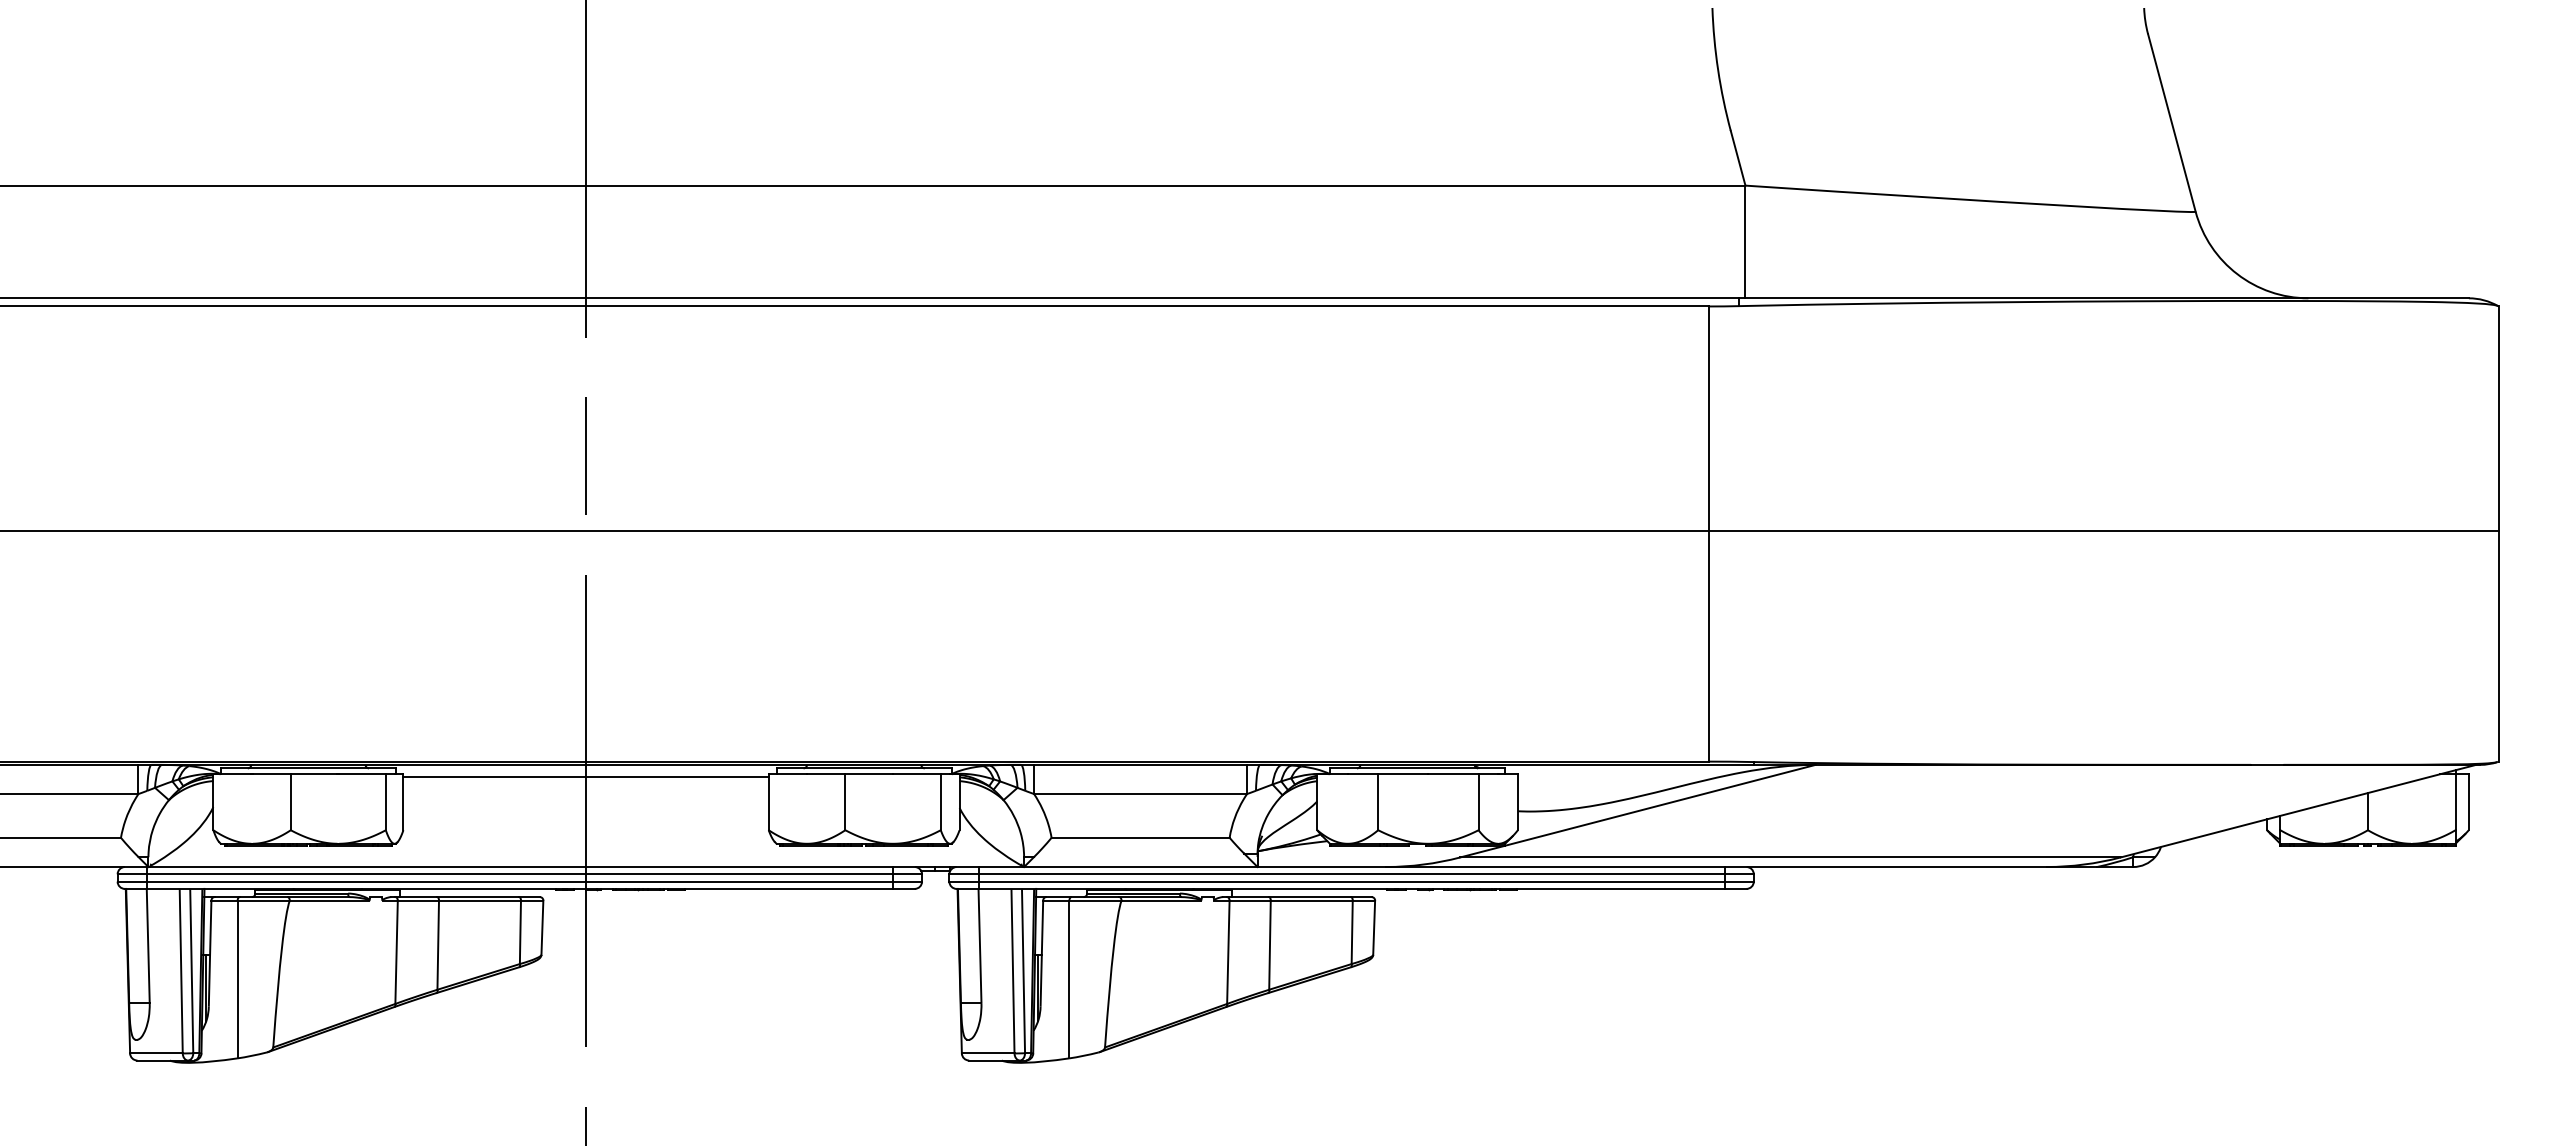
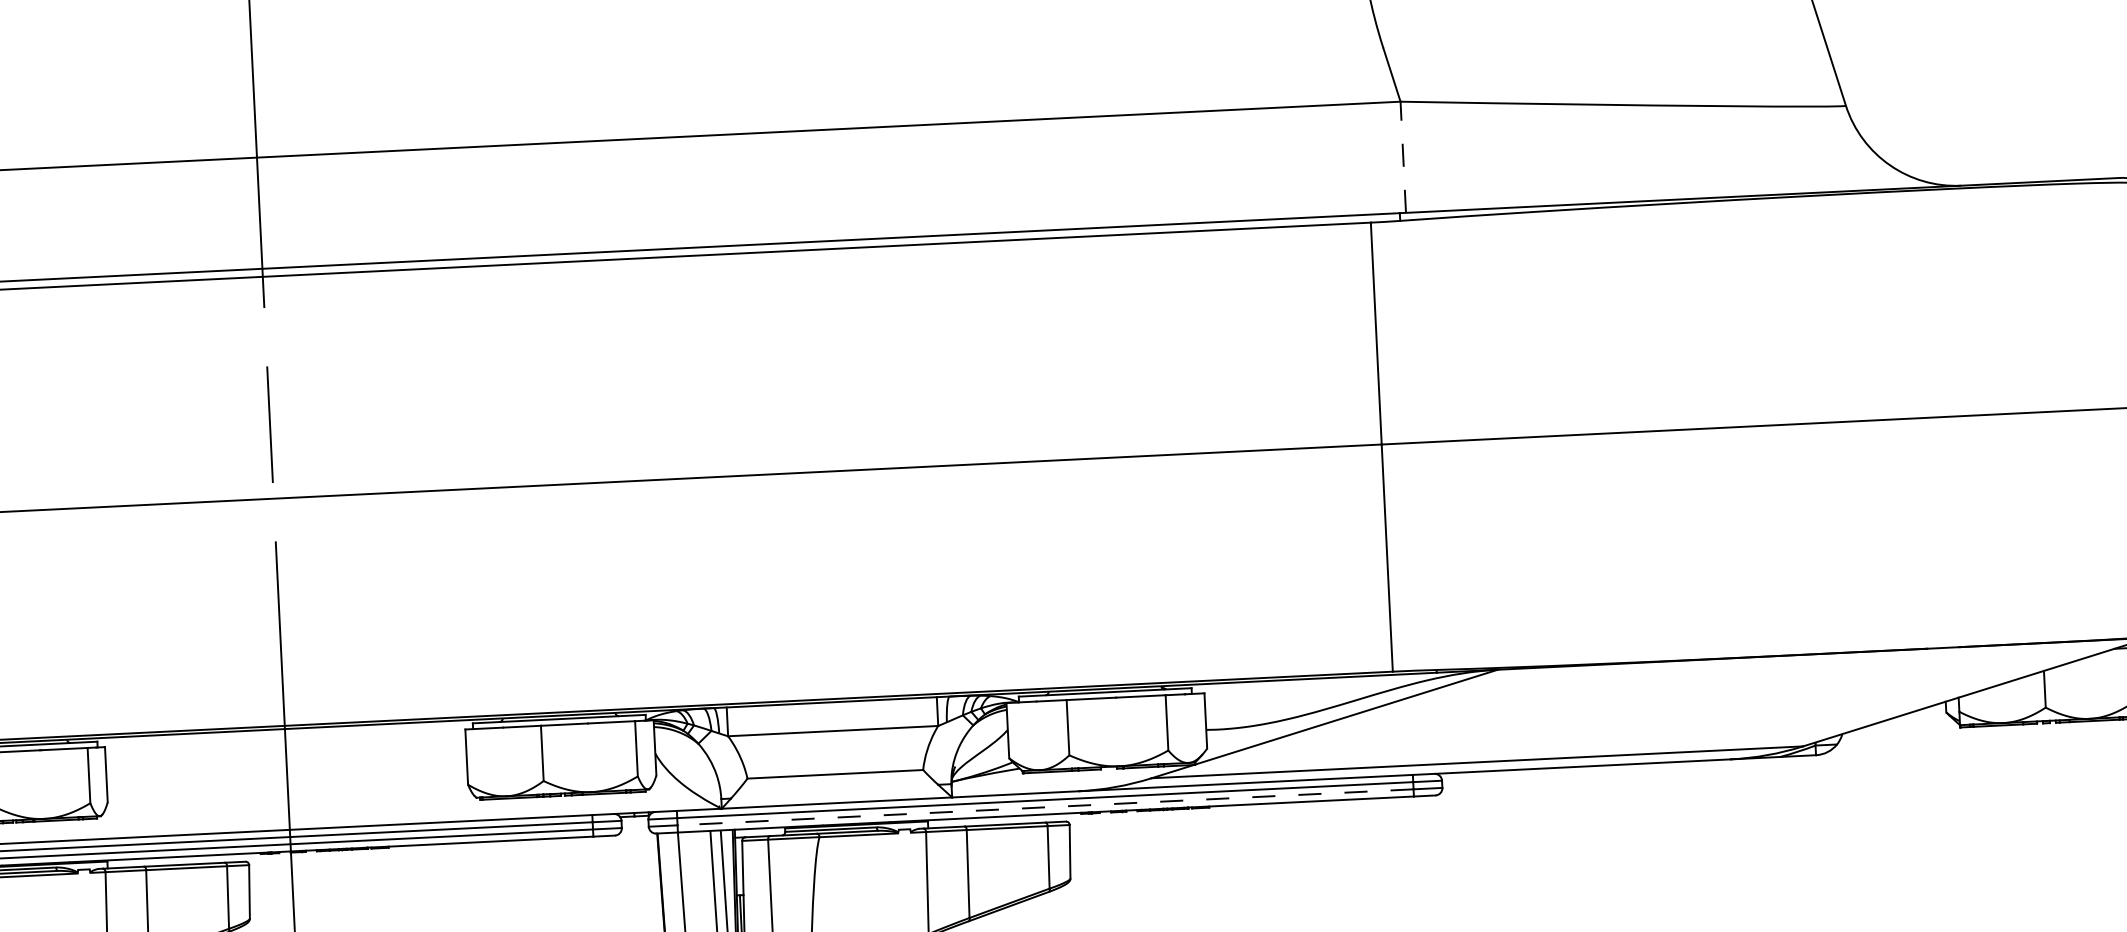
line: (1745, 241) -> (1403, 156), solid -> dashed
line: (585, 776) -> (284, 740), removed
line: (1351, 881) -> (1045, 807), solid -> dashed

